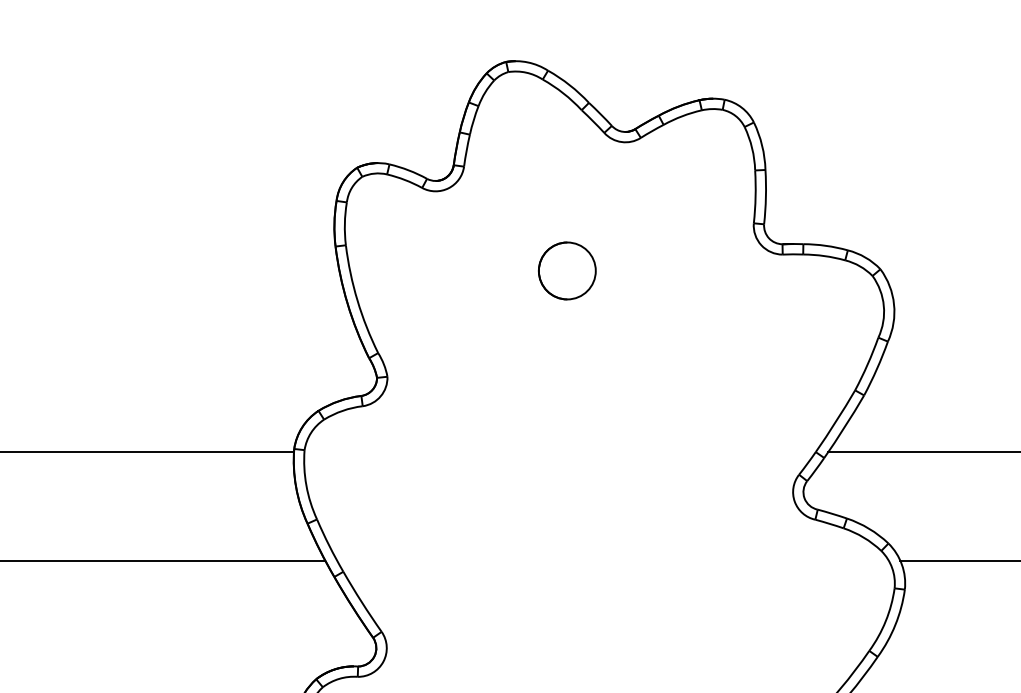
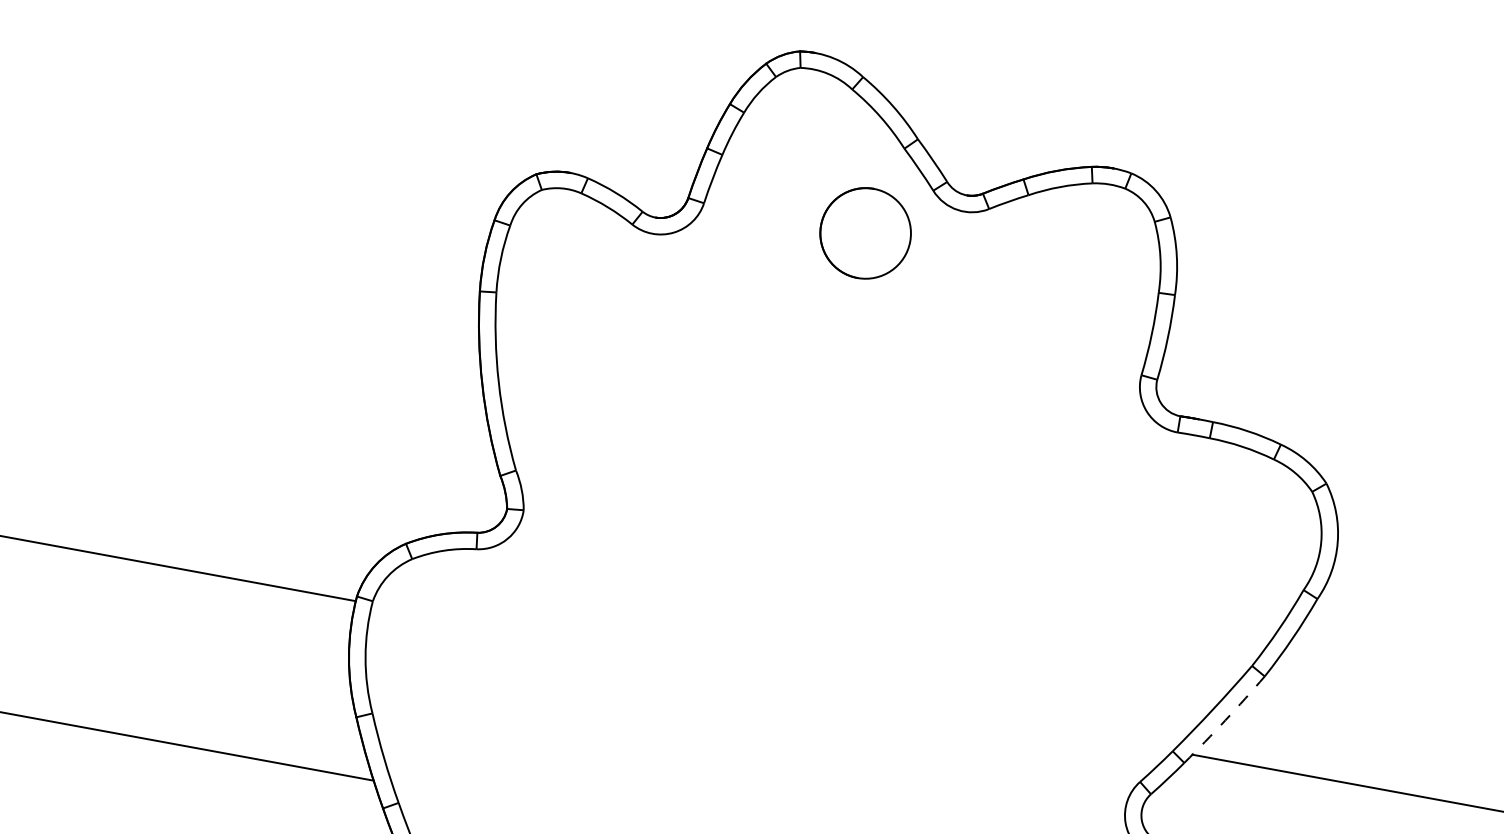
part: (567, 270) -> (866, 232), moved
arc: (844, 427) -> (1224, 721), solid -> dashed

